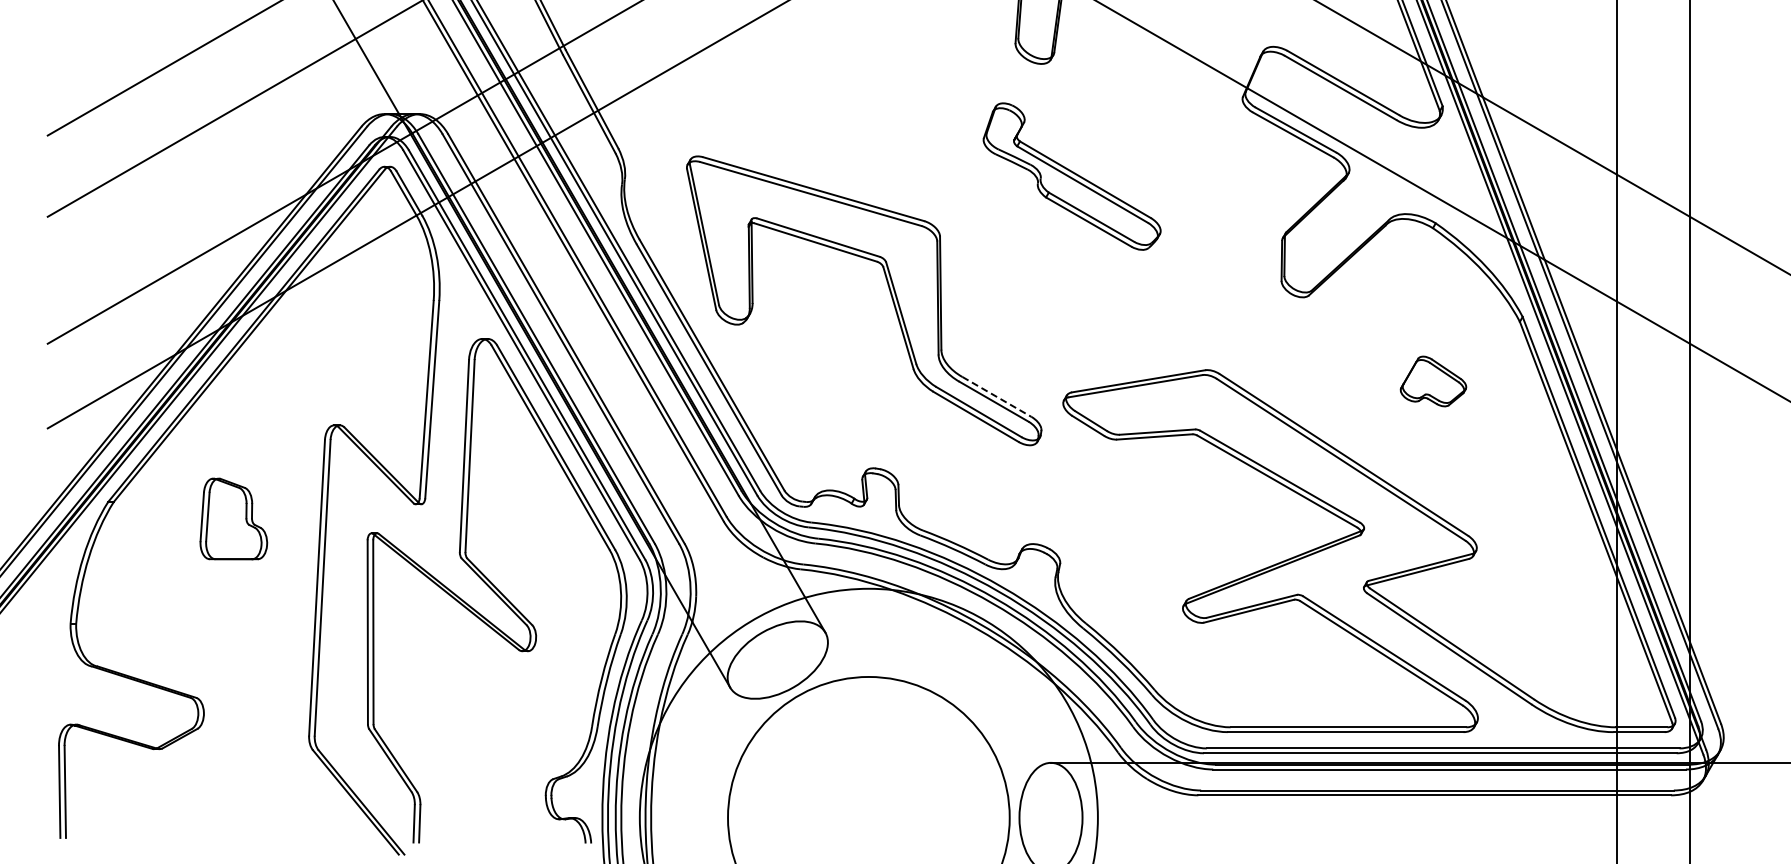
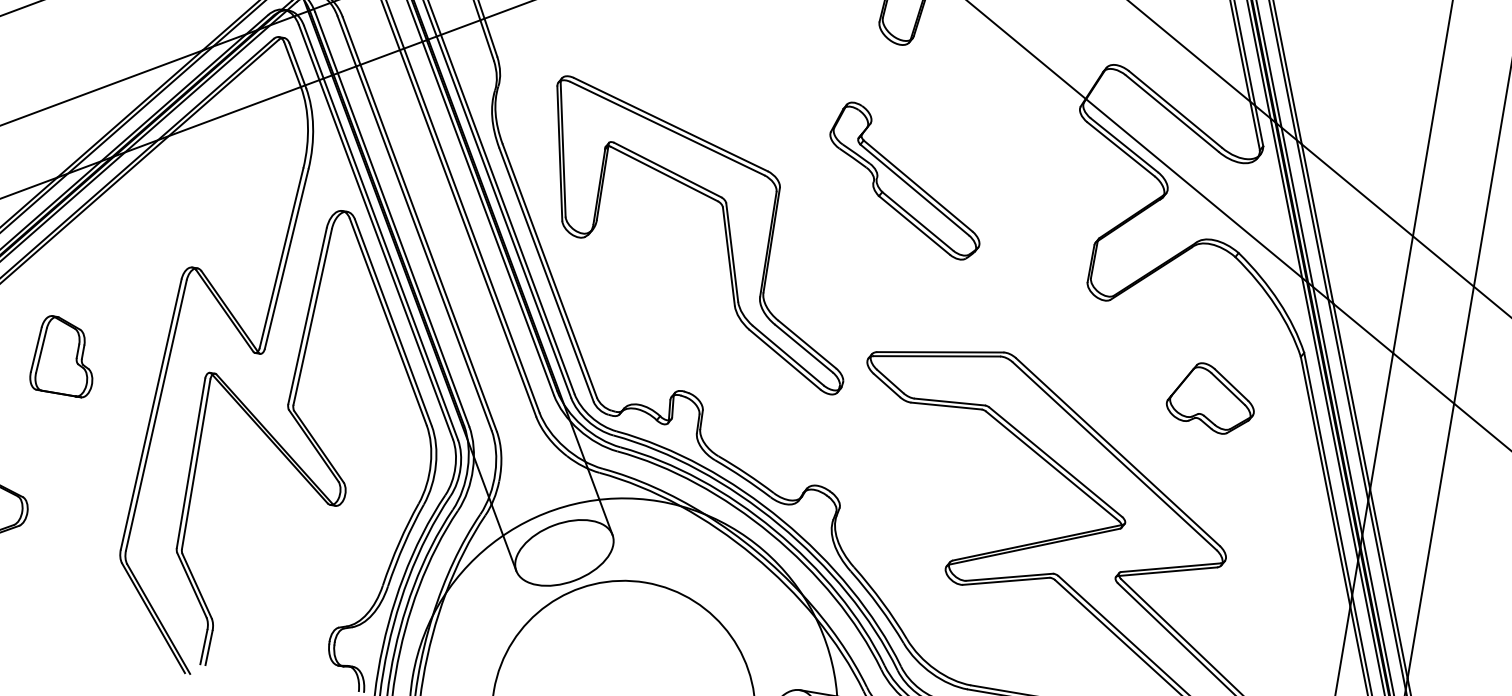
part: (1071, 176) -> (905, 180), moved
part: (1433, 381) -> (1211, 398), size x1.43
line: (996, 396) -> (807, 344), dashed -> solid
part: (233, 518) -> (64, 356), moved

